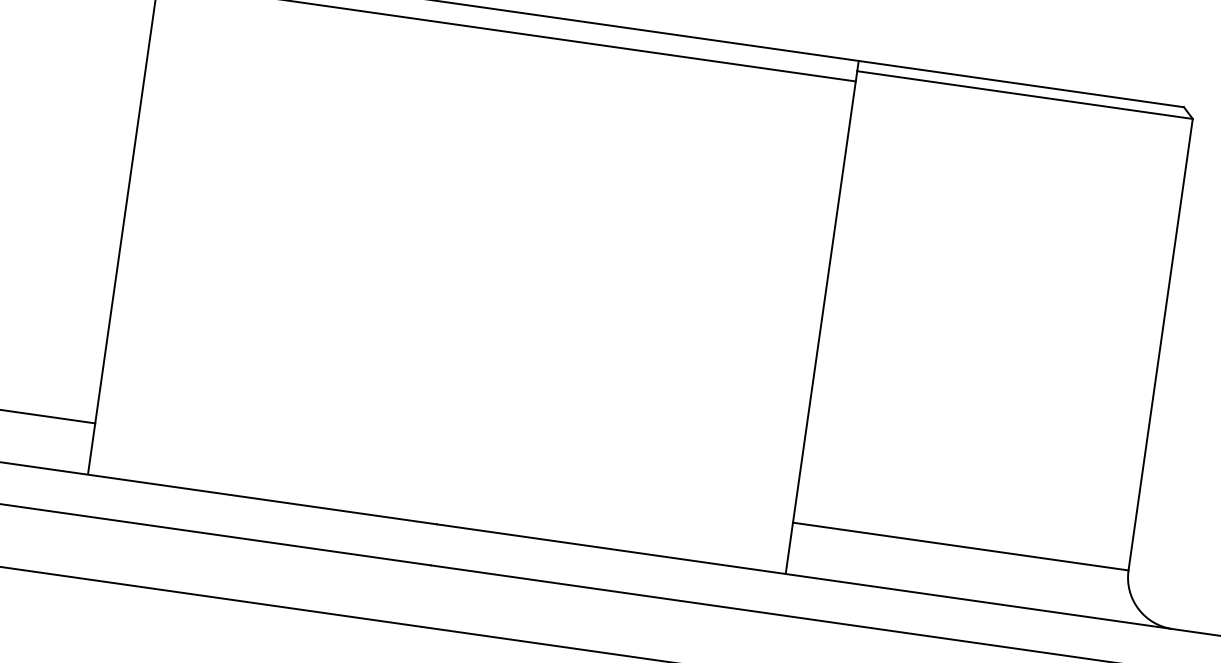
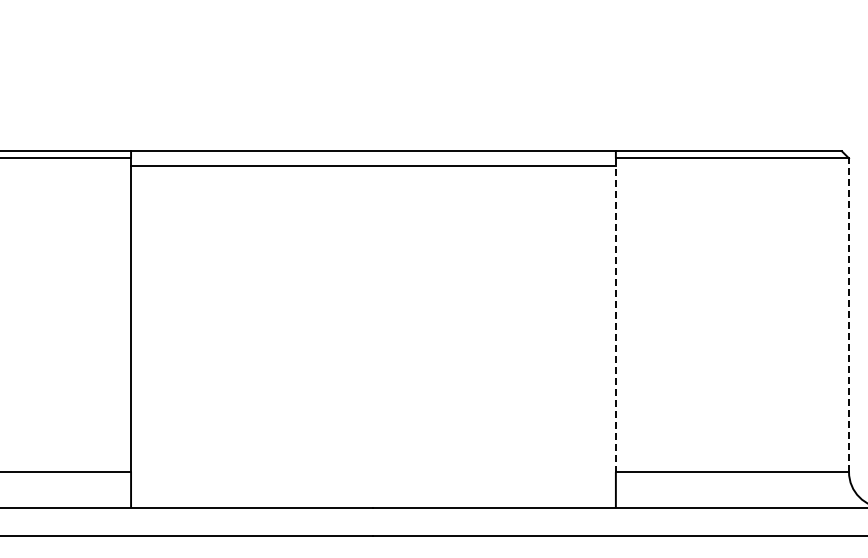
line: (824, 297) -> (615, 315), solid -> dashed
line: (1161, 345) -> (849, 315), solid -> dashed

